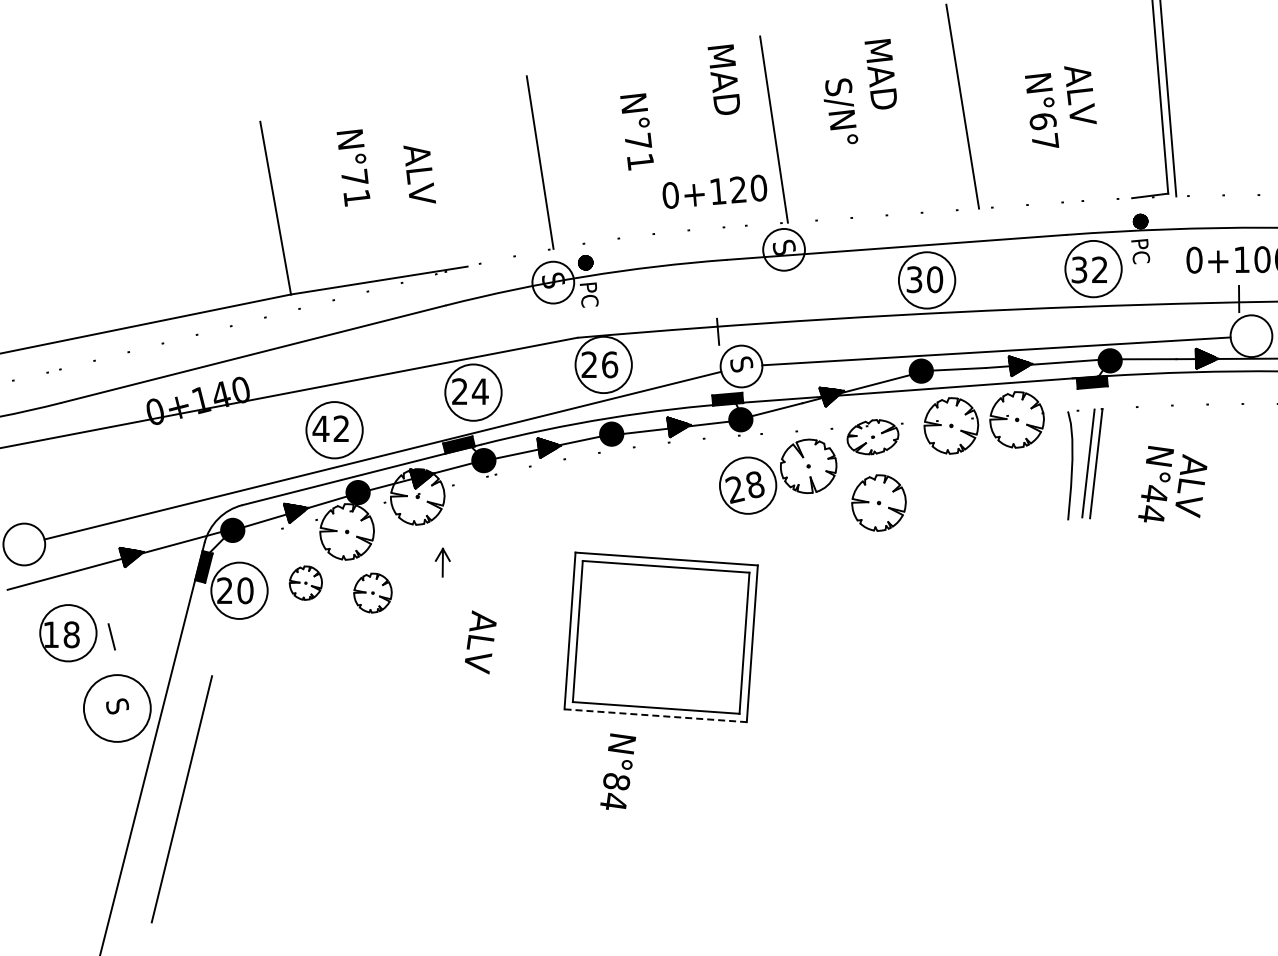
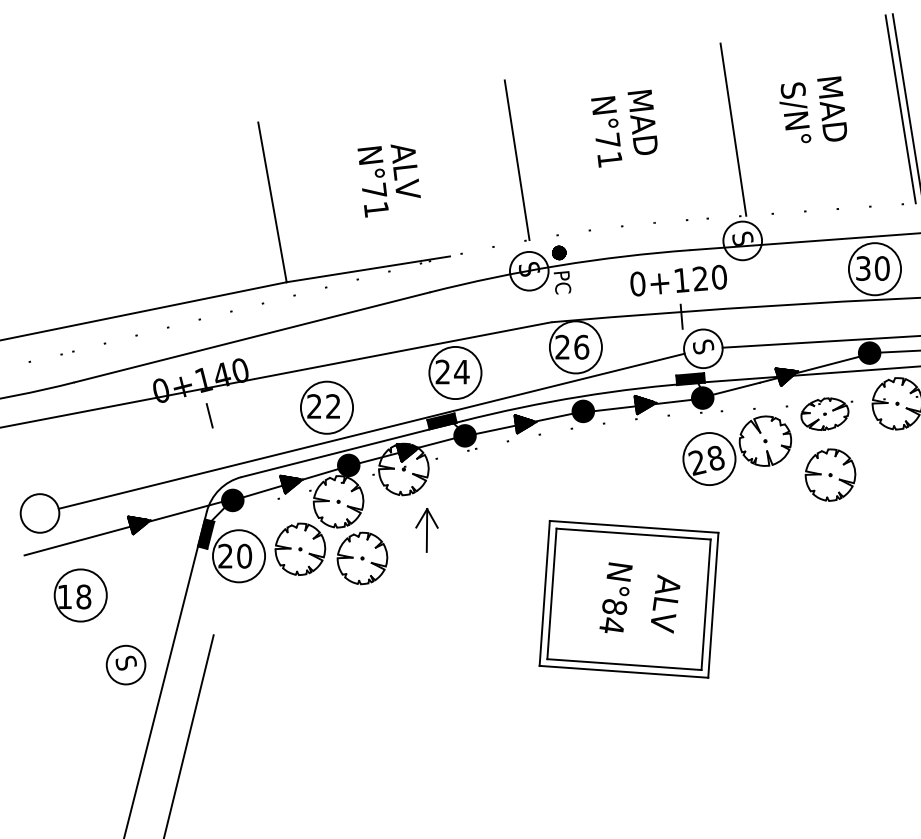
text: (880, 74) -> (831, 109), moved
text: (723, 79) -> (642, 122), moved
line: (954, 107) -> (900, 109), added
text: (353, 167) -> (373, 181), moved
text: (714, 191) -> (678, 280), moved
text: (320, 428) -> (313, 406), 42 -> 22
part: (442, 562) -> (426, 530), size x1.67
part: (305, 582) -> (300, 548), size x1.67
part: (372, 592) -> (362, 557), size x1.43
line: (111, 636) -> (209, 415), moved
text: (480, 642) -> (665, 604), moved
circle: (117, 708) -> (126, 665), size x0.62
line: (656, 715) -> (624, 671), dashed -> solid
text: (618, 771) -> (616, 597), moved

